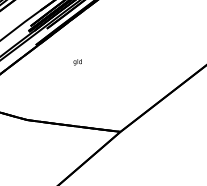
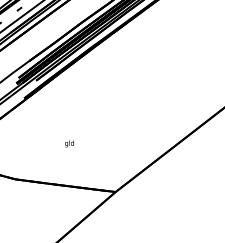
text: (77, 61) -> (69, 143), moved

